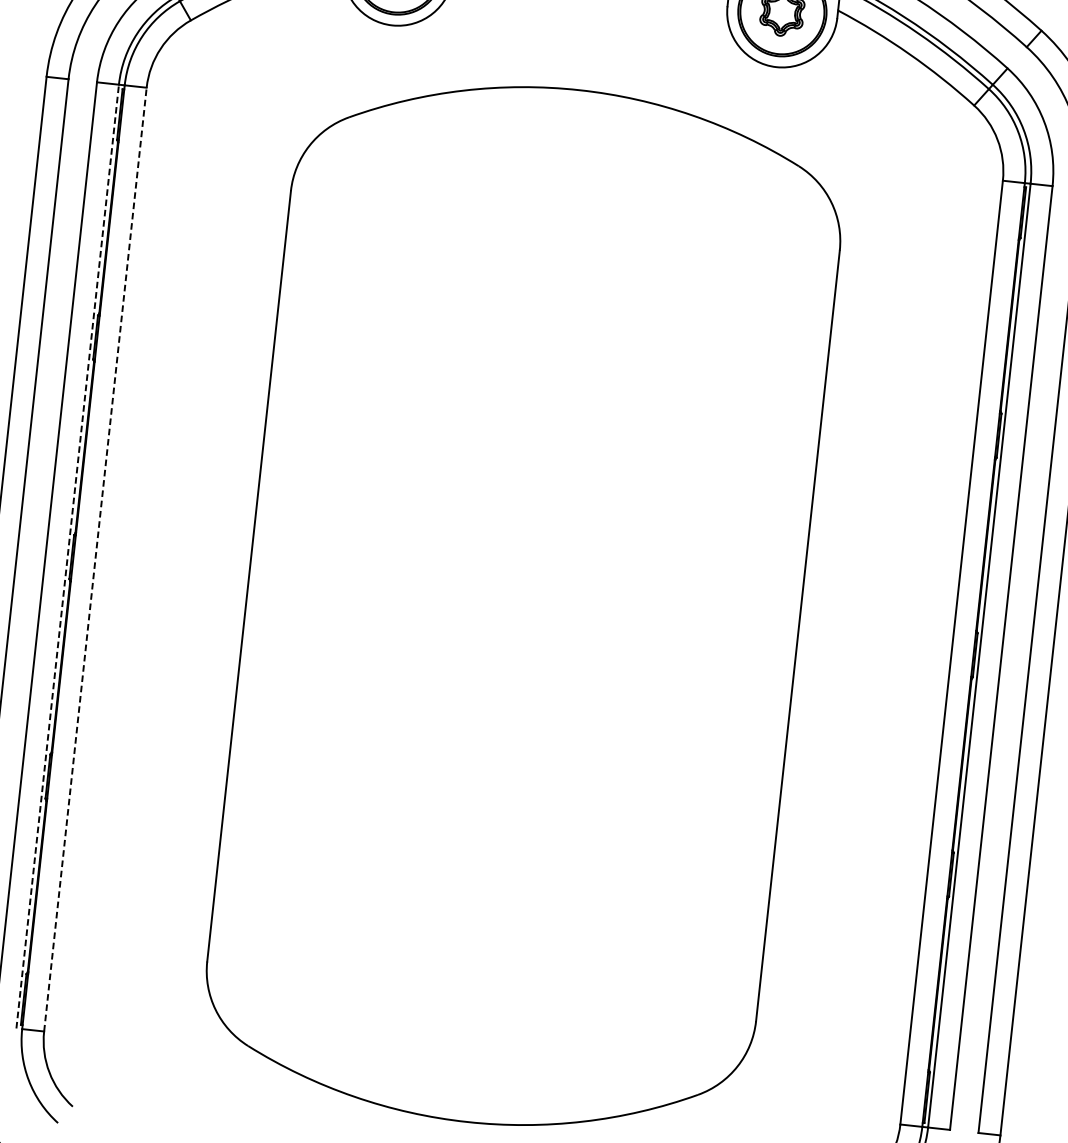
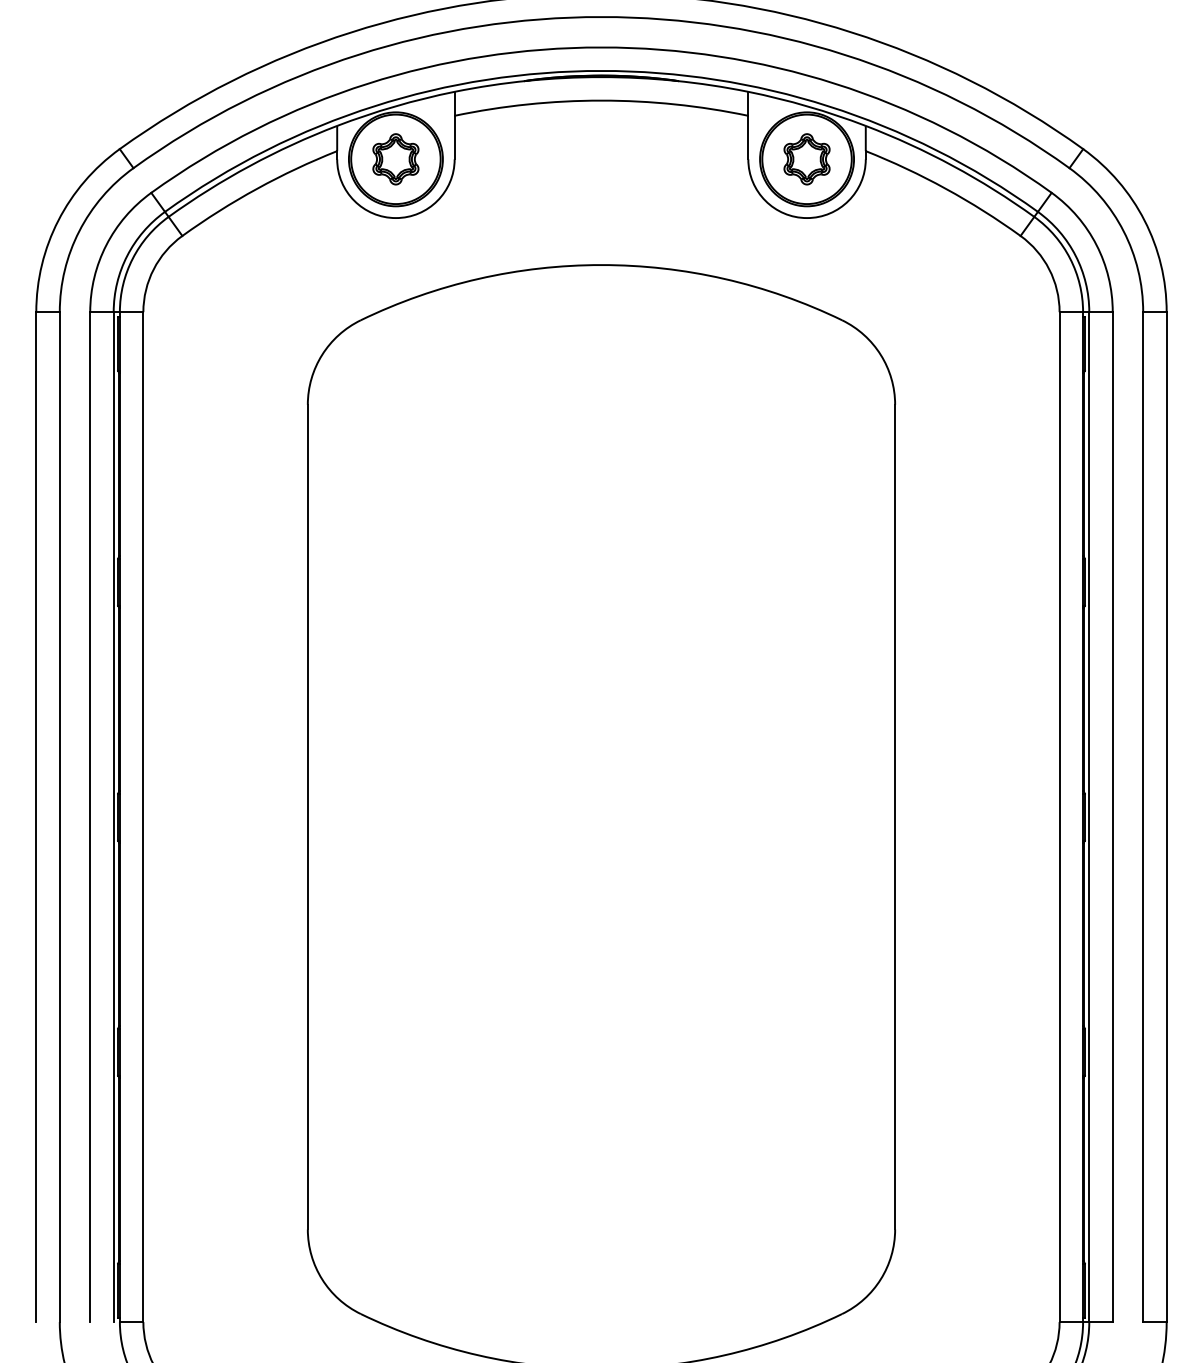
line: (67, 556) -> (113, 817), dashed -> solid
line: (95, 559) -> (143, 817), dashed -> solid

